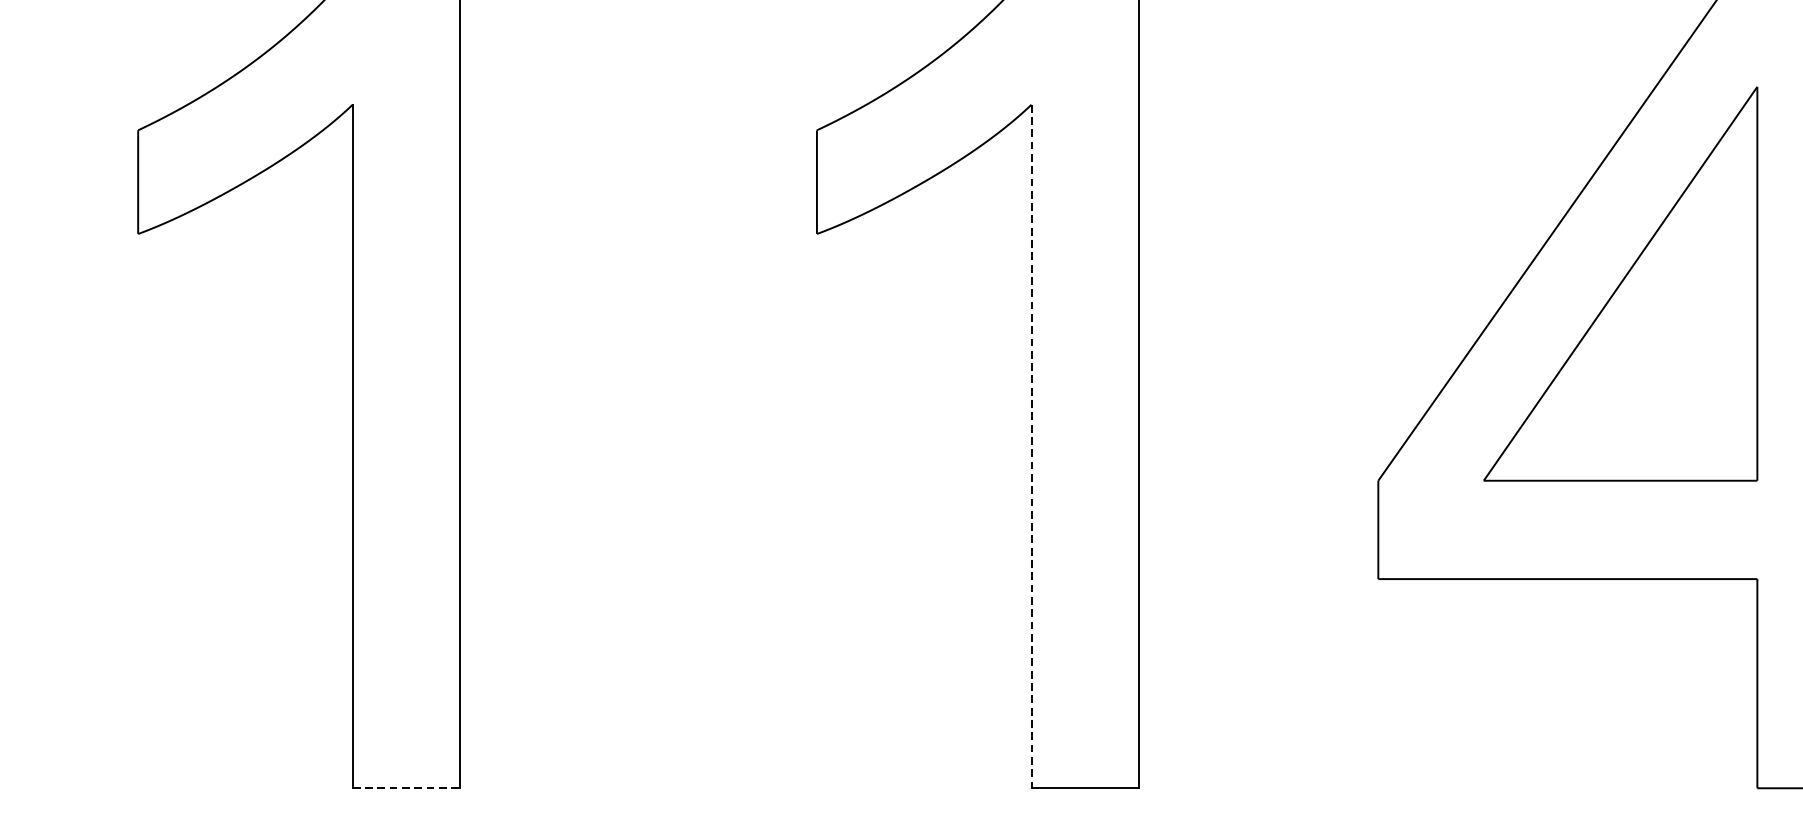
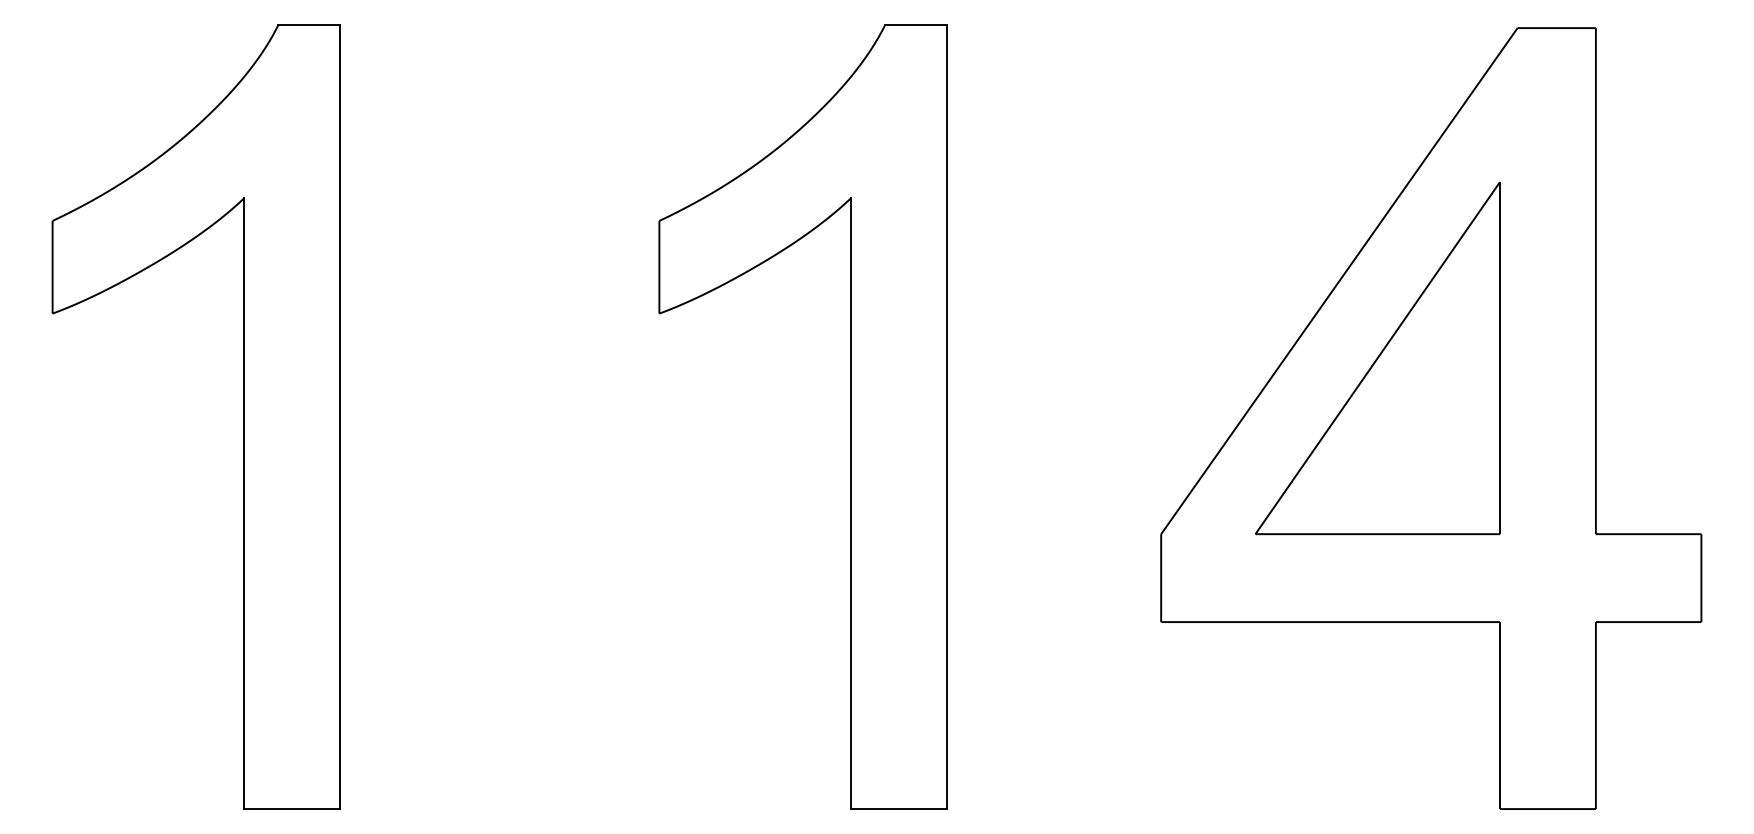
line: (1031, 446) -> (851, 503), dashed -> solid
line: (406, 788) -> (292, 809), dashed -> solid

